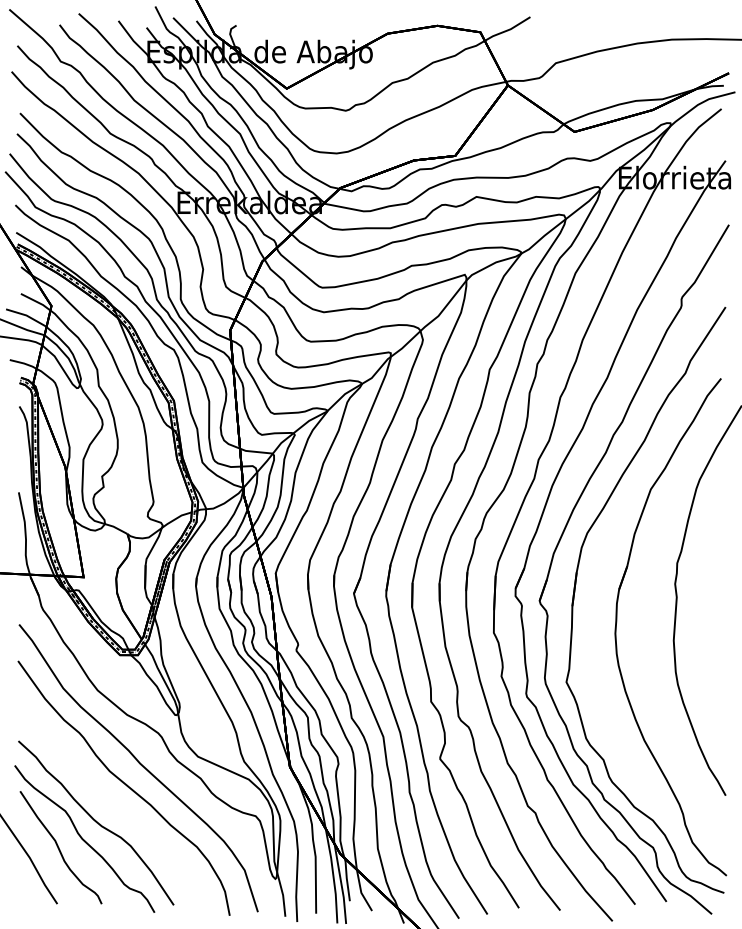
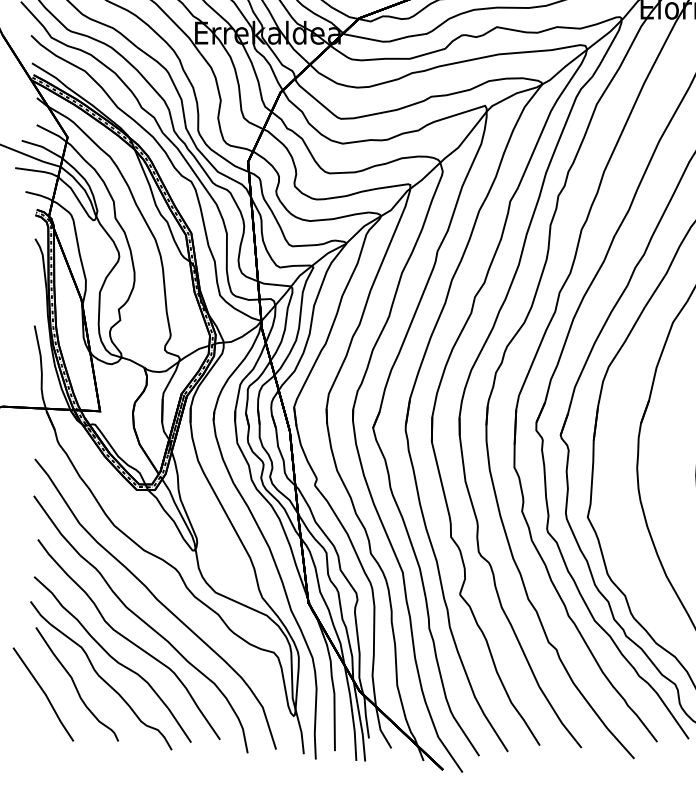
curve: (111, 803) -> (128, 639), added

